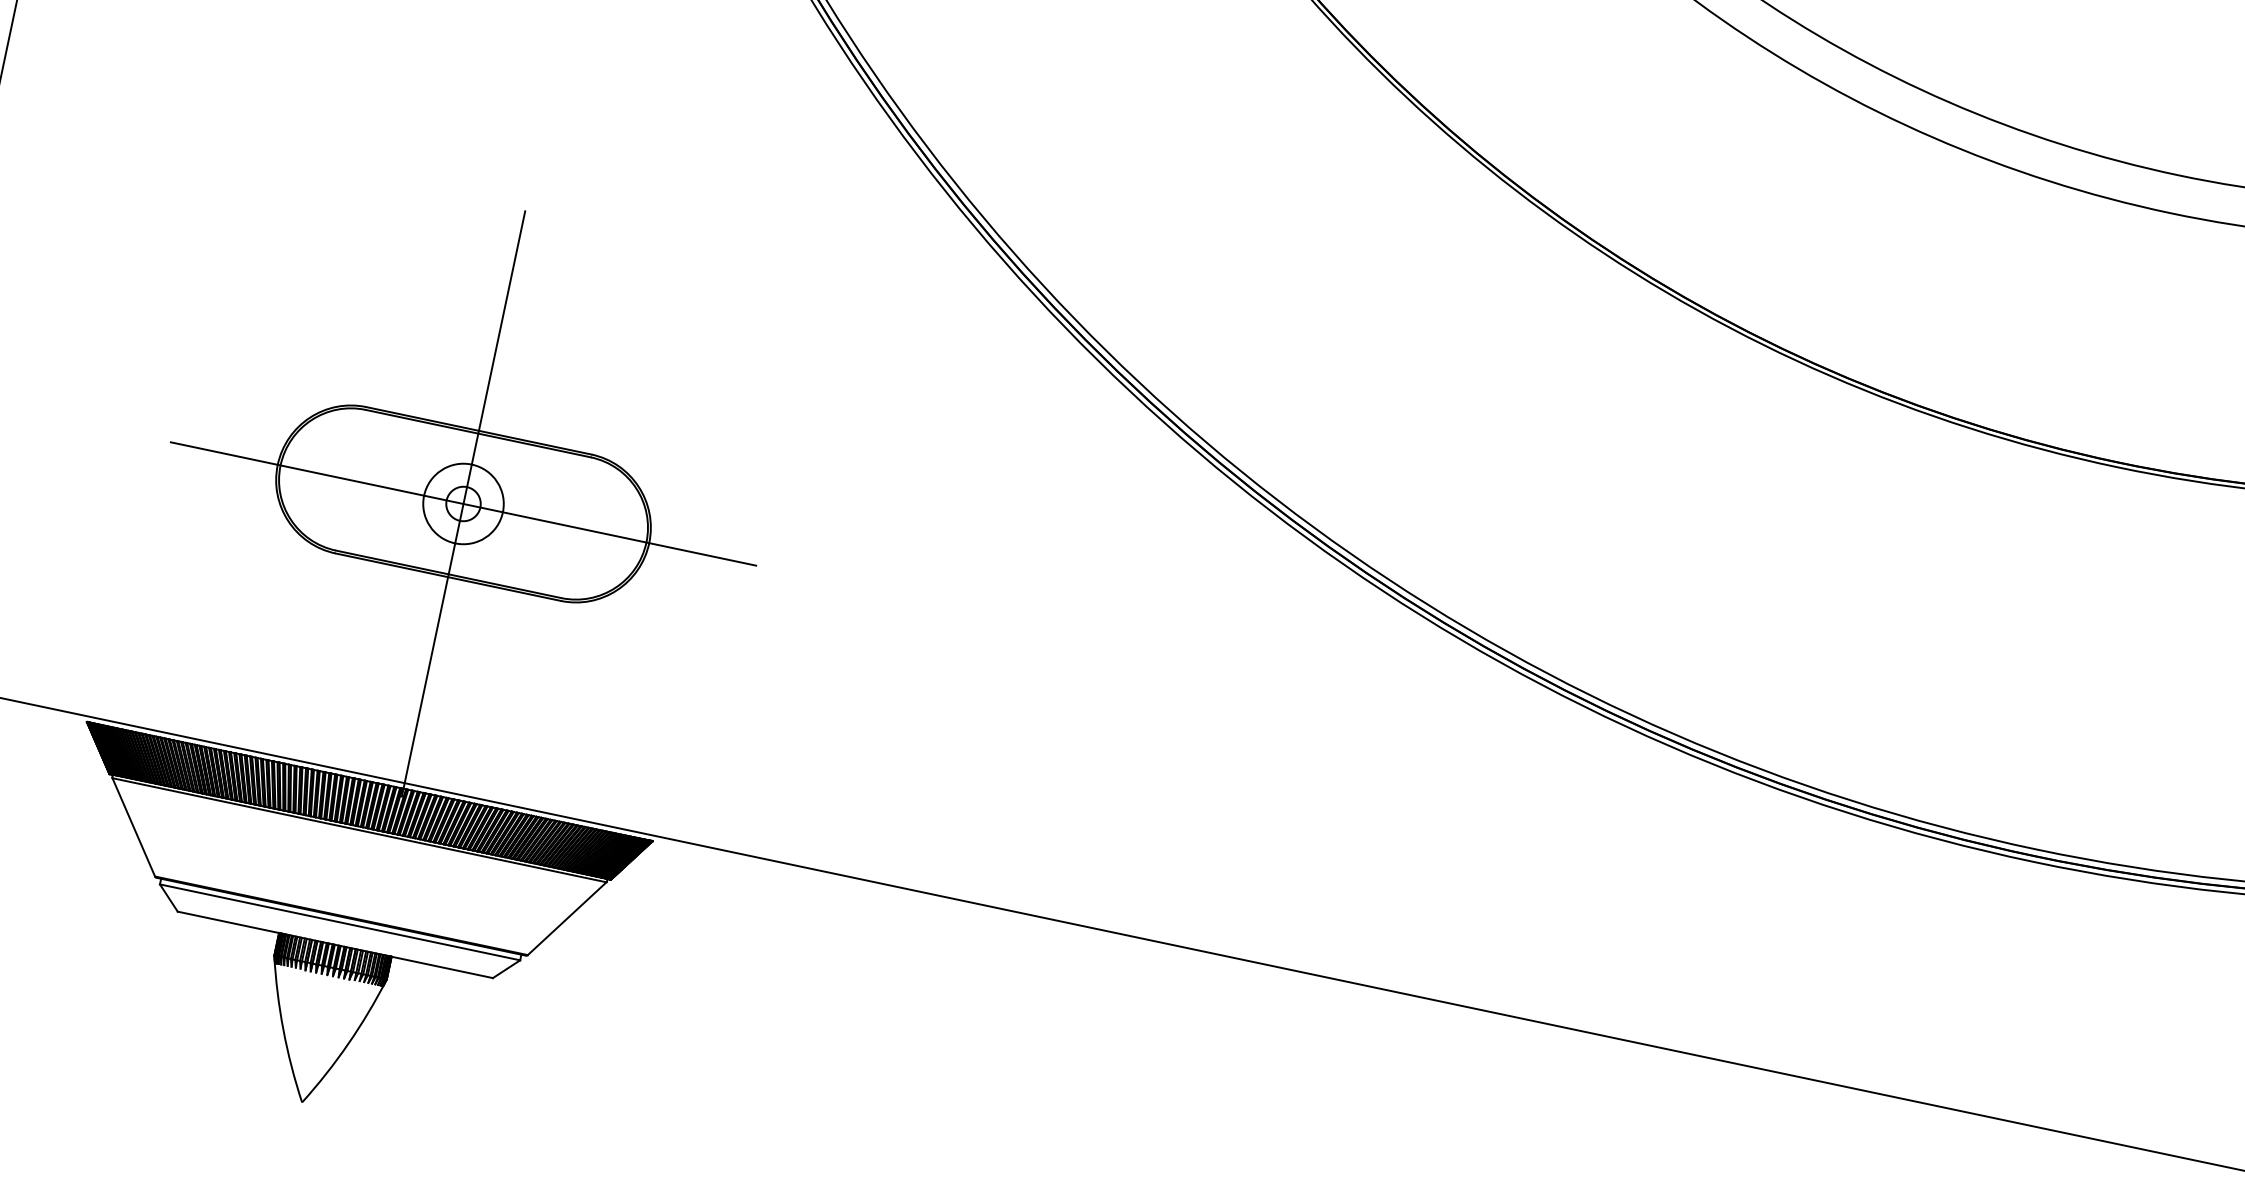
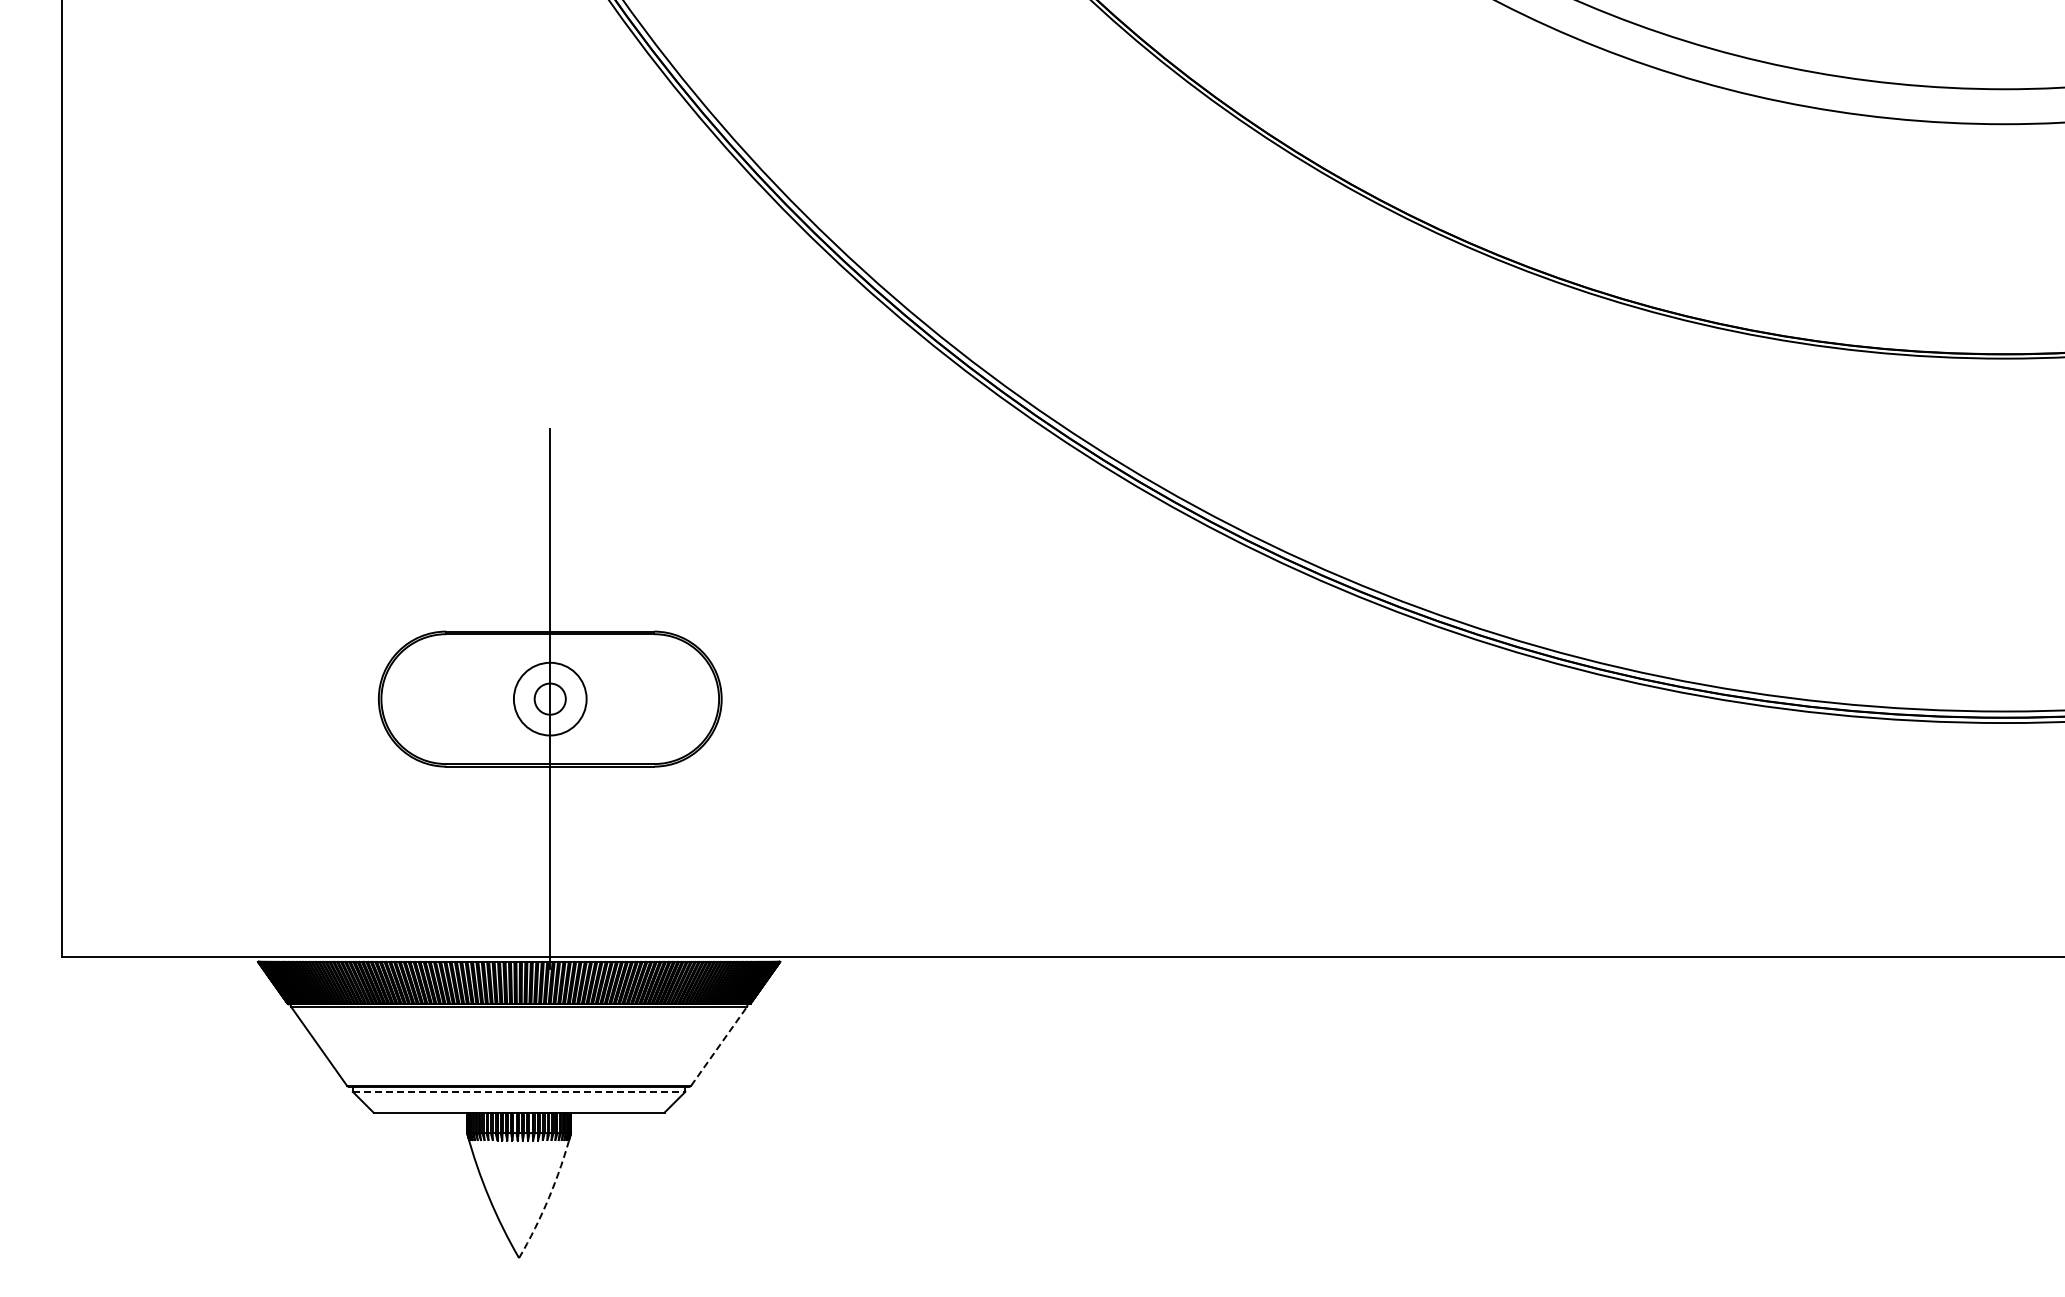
line: (463, 504) -> (550, 699), removed
line: (567, 917) -> (719, 1045), solid -> dashed
line: (340, 922) -> (519, 1091), solid -> dashed
arc: (348, 1043) -> (549, 1197), solid -> dashed

